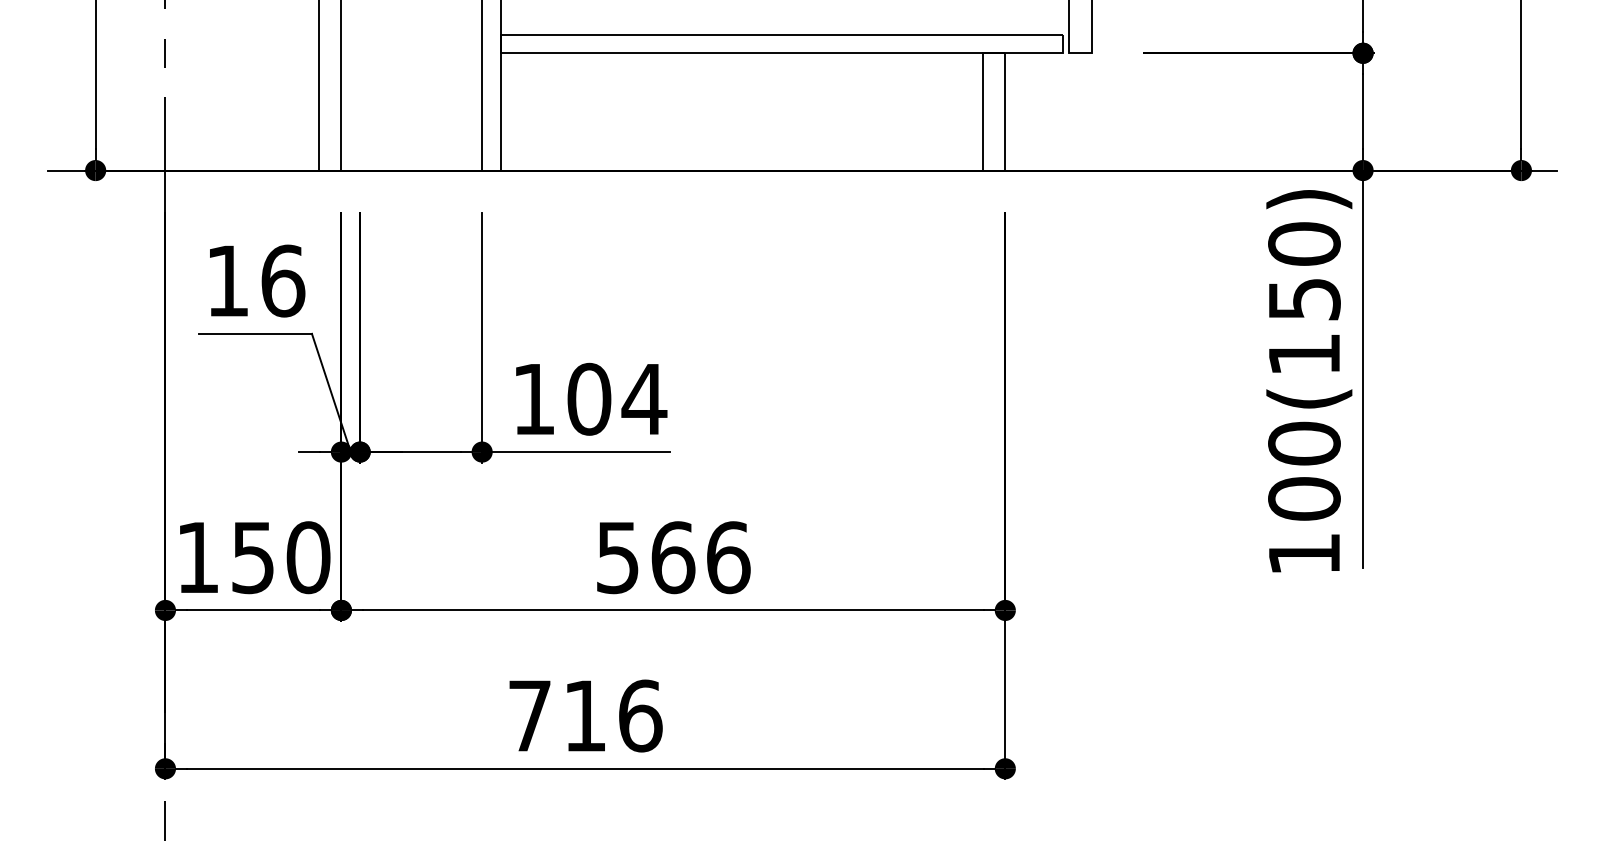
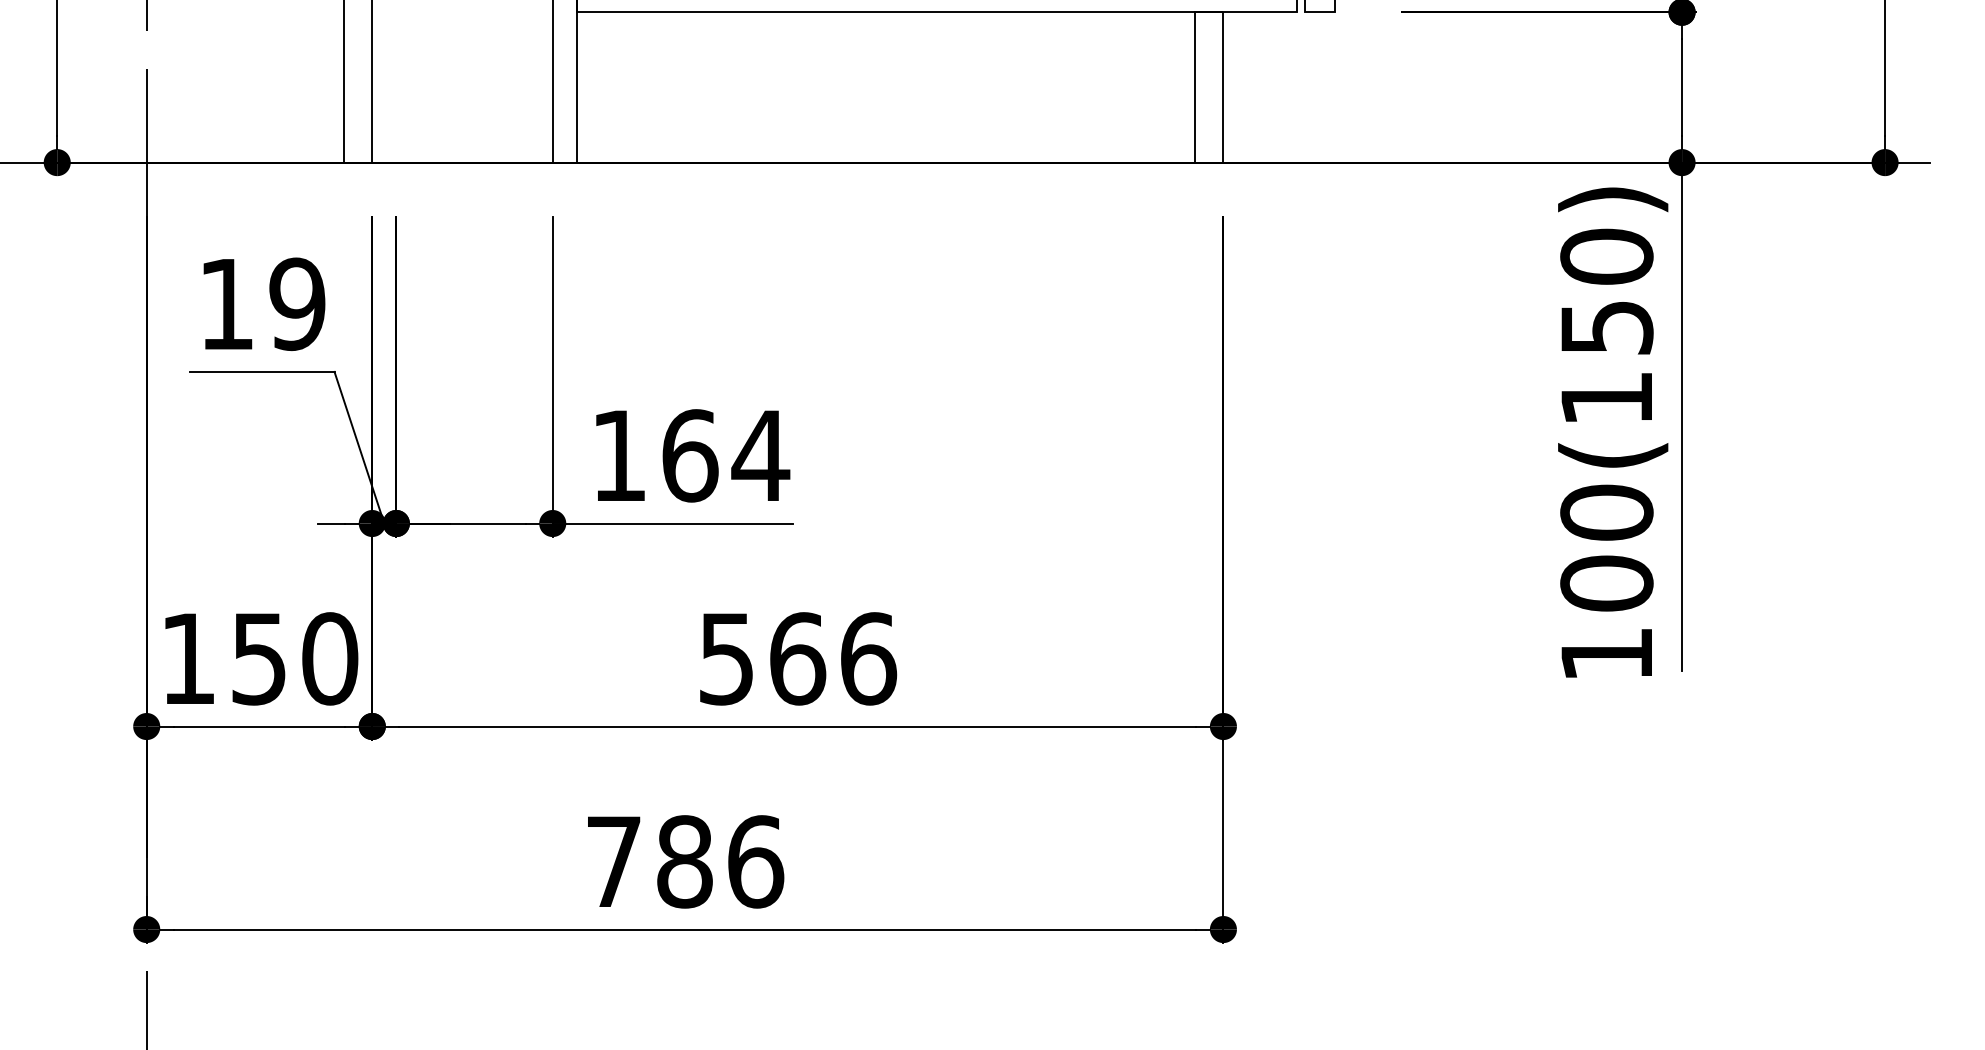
text: (283, 280) -> (298, 303), 16 -> 19
text: (589, 398) -> (690, 454), 104 -> 164
text: (585, 715) -> (685, 861), 716 -> 786

